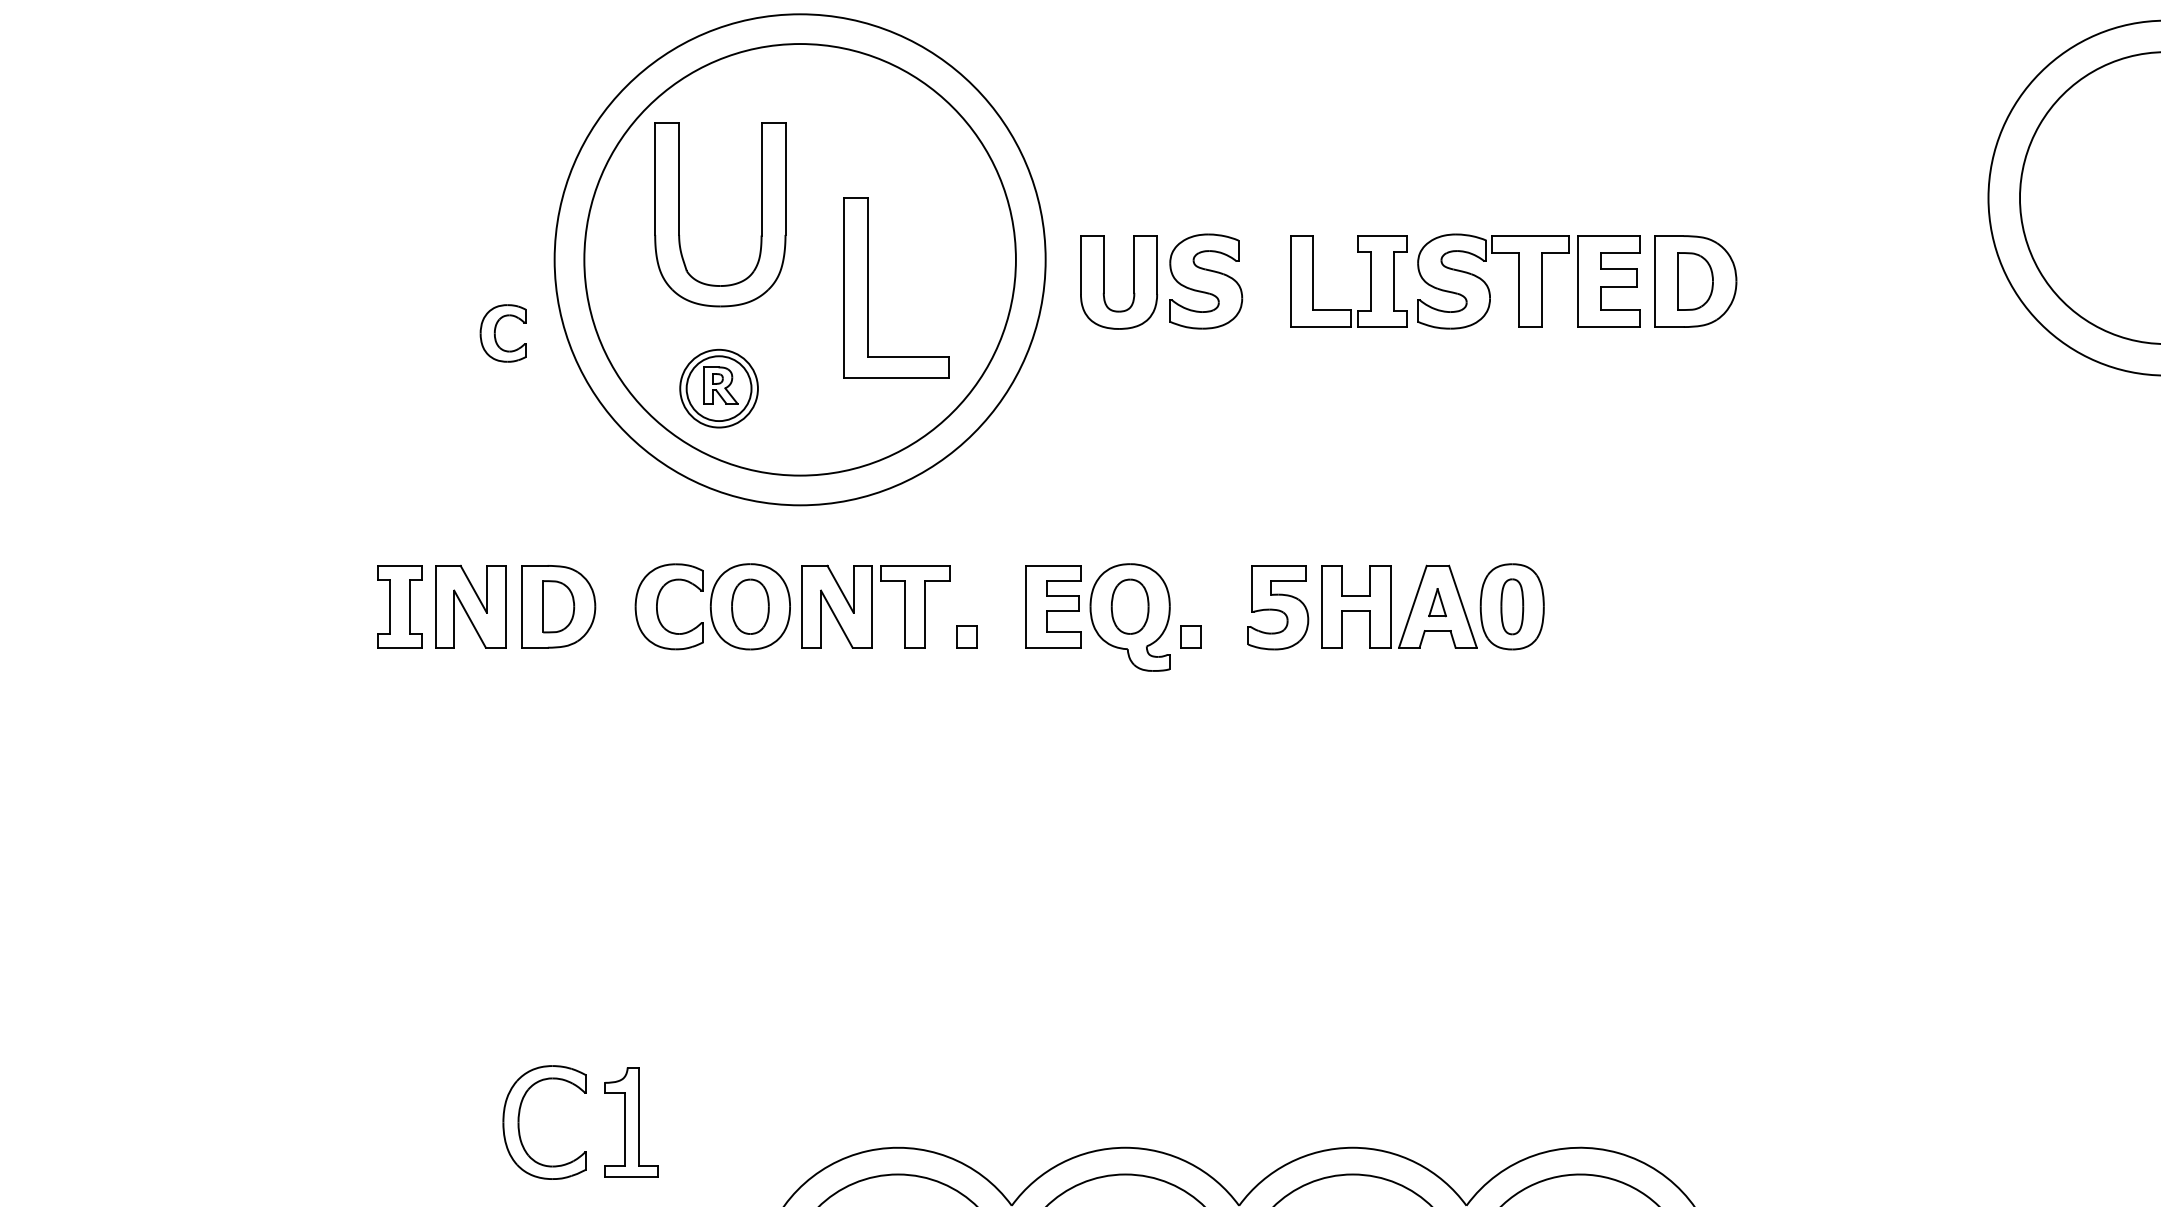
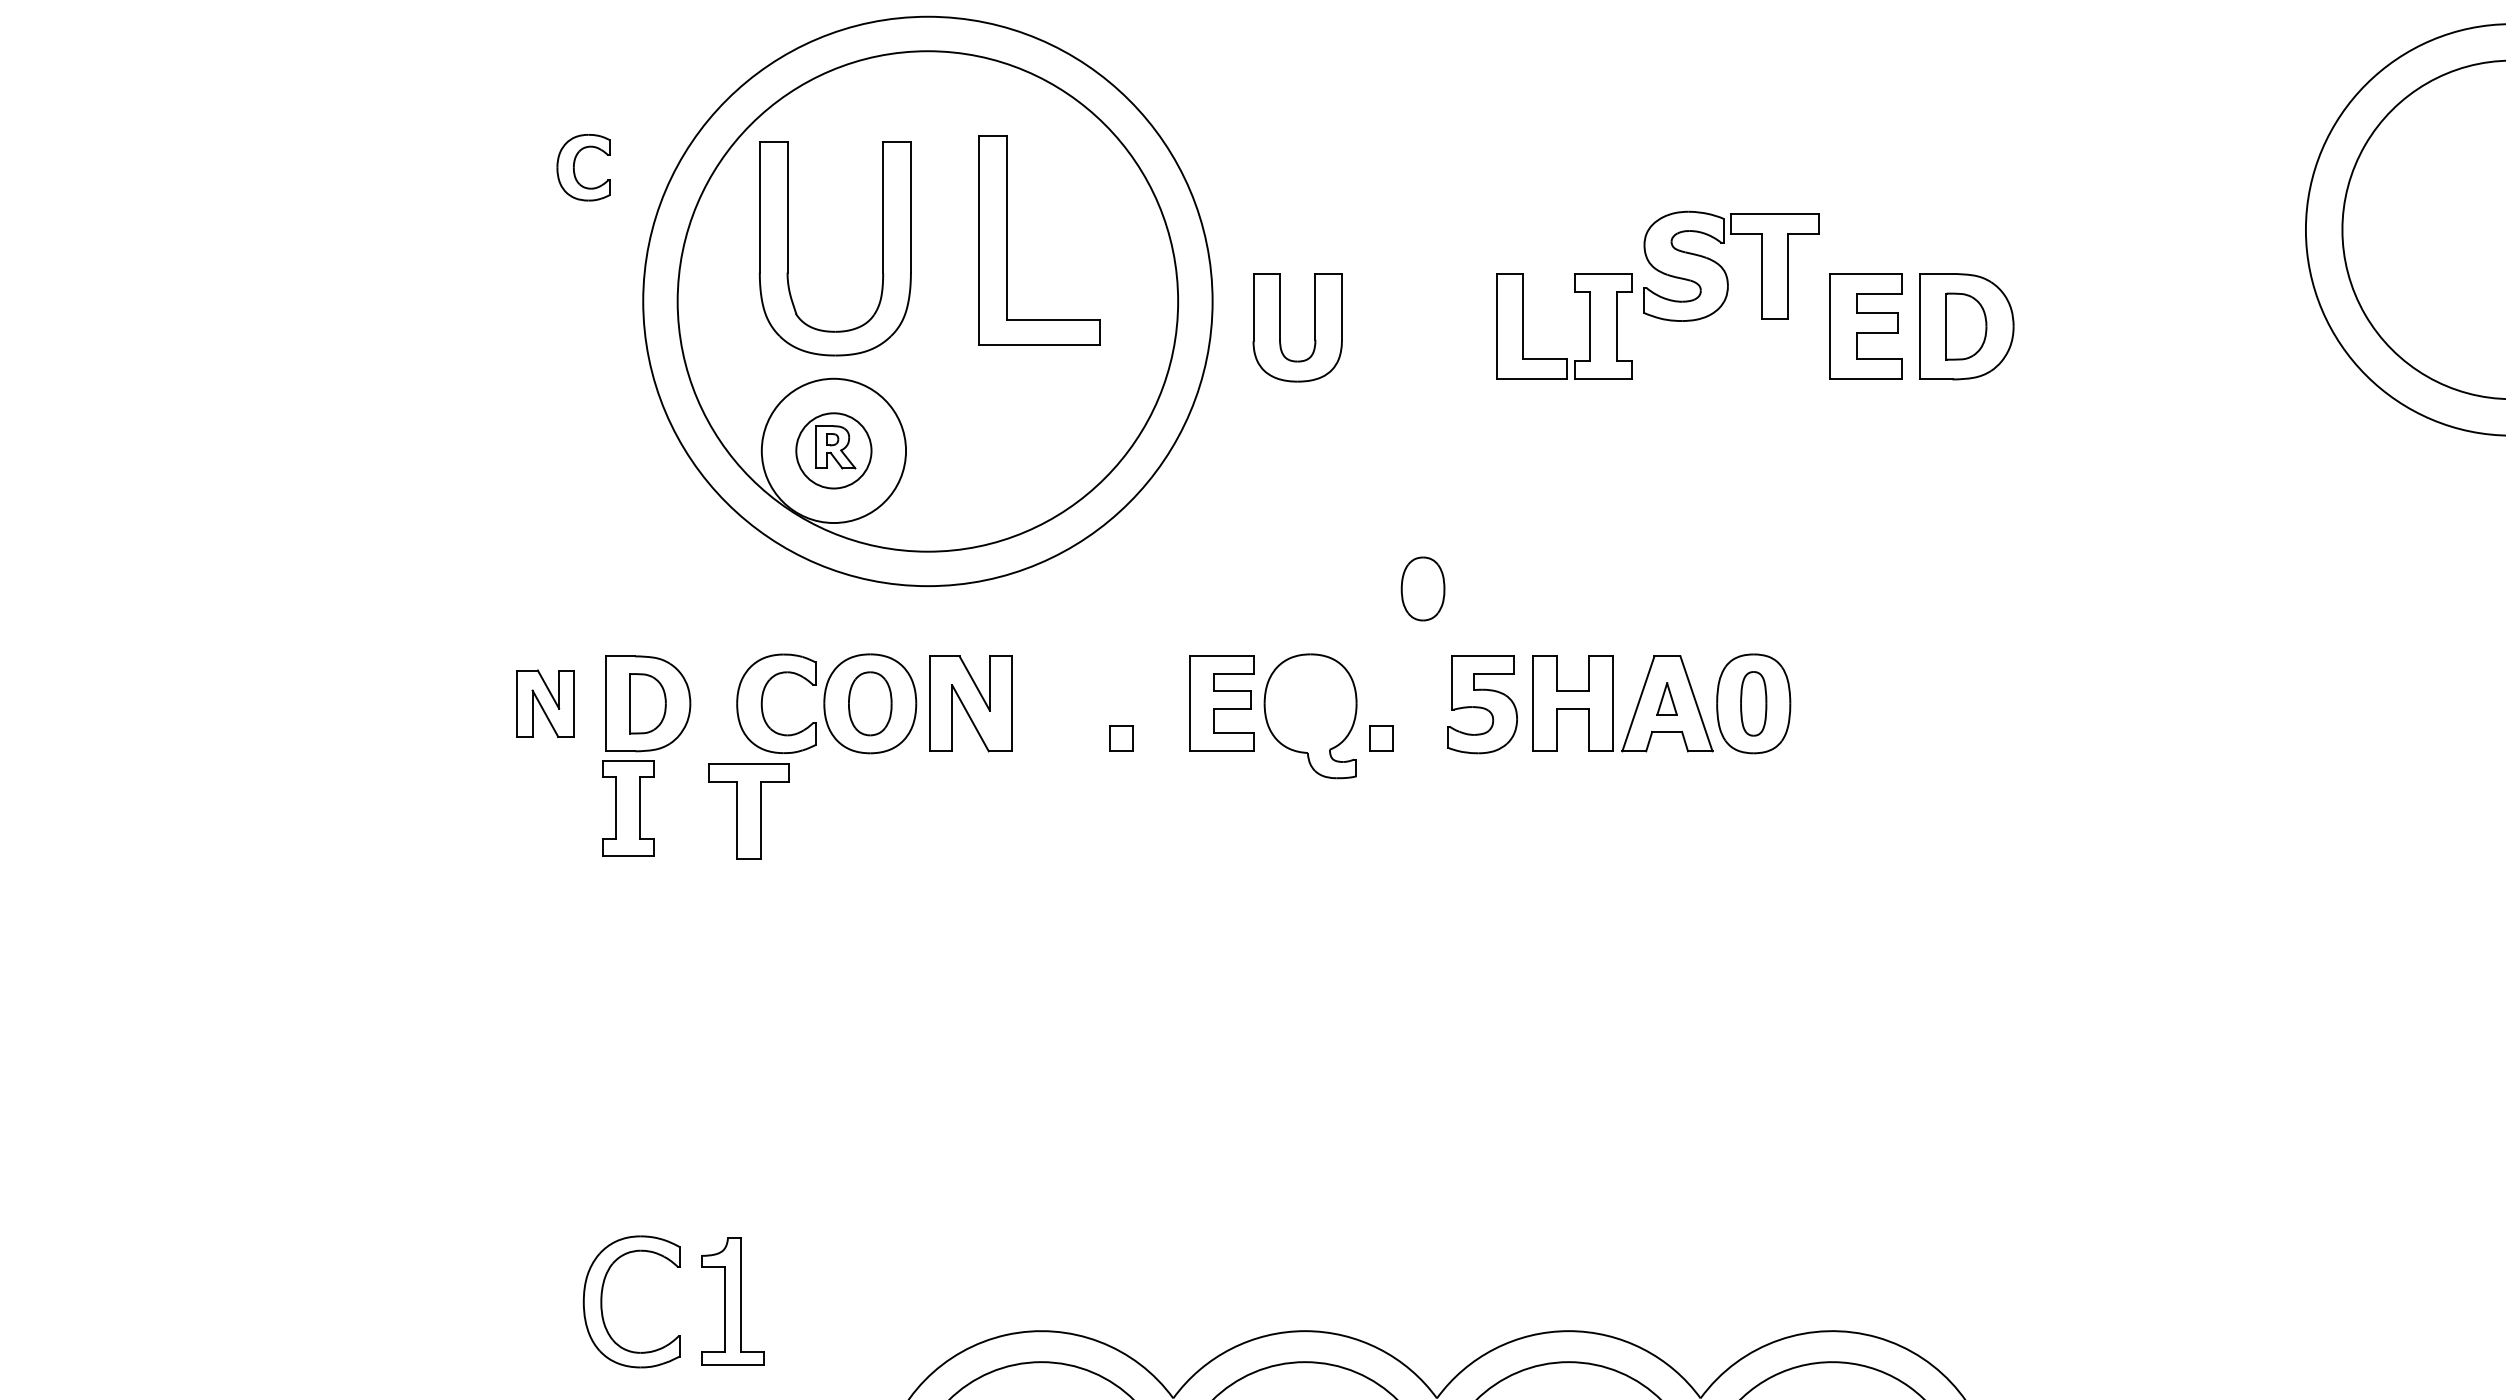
part: (1206, 281) -> (1399, 326), removed
part: (1487, 284) -> (1724, 269), moved
part: (868, 287) -> (1007, 239), moved
part: (495, 333) -> (574, 167), moved
circle: (718, 388) -> (833, 450), size x1.6
part: (399, 606) -> (627, 807), moved
part: (470, 606) -> (545, 703), size x0.7
part: (915, 606) -> (749, 811), moved
part: (1129, 606) -> (1422, 588), moved

